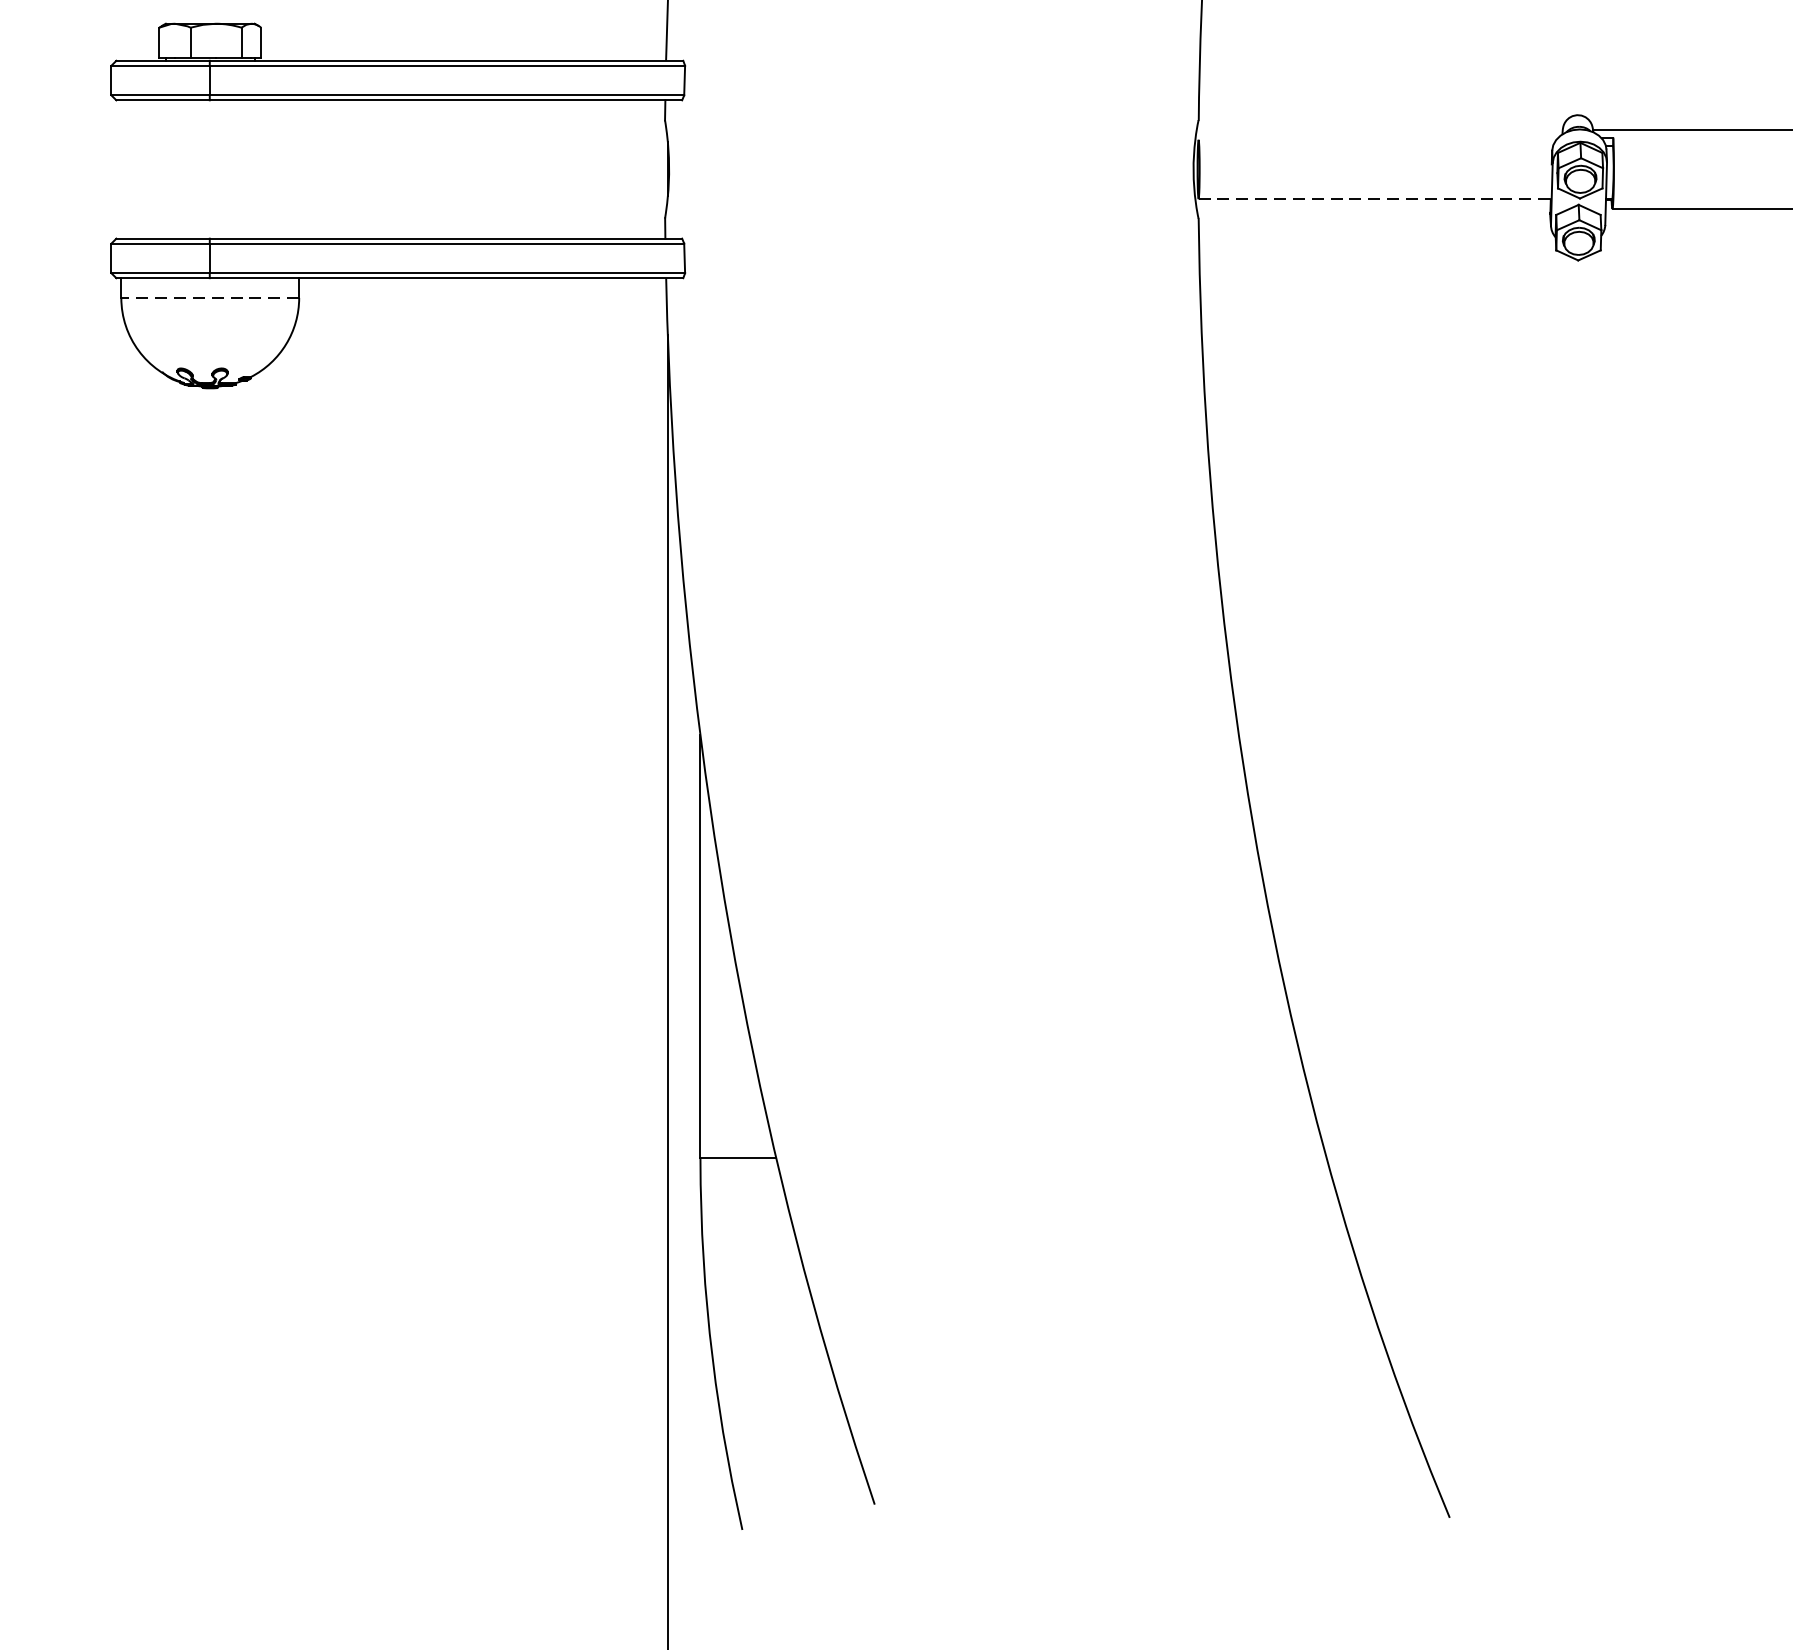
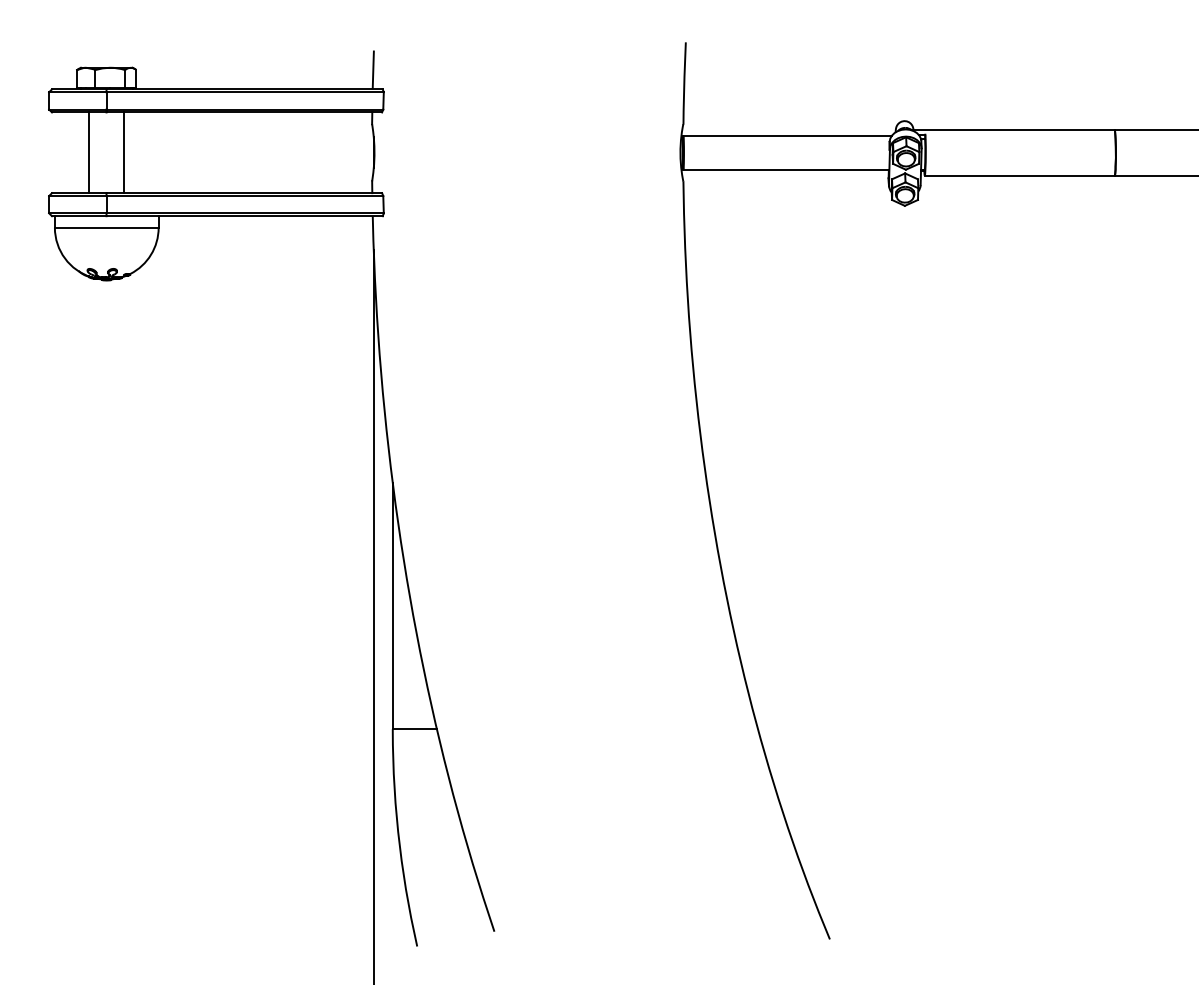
line: (1377, 139) -> (787, 135), added
line: (180, 168) -> (89, 152), added
line: (240, 168) -> (124, 152), added
line: (1375, 199) -> (786, 170), dashed -> solid
line: (209, 297) -> (106, 227), dashed -> solid

